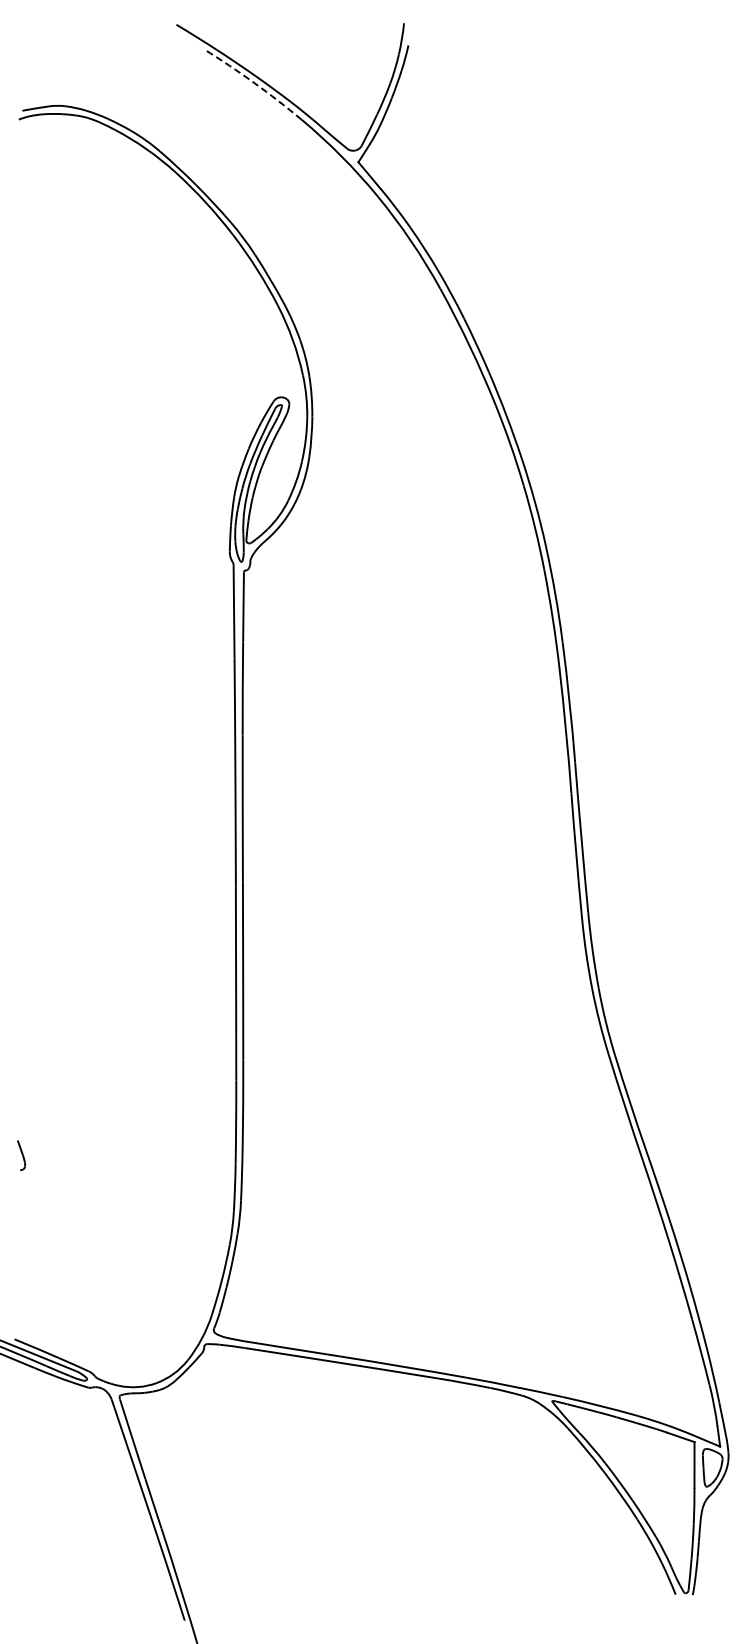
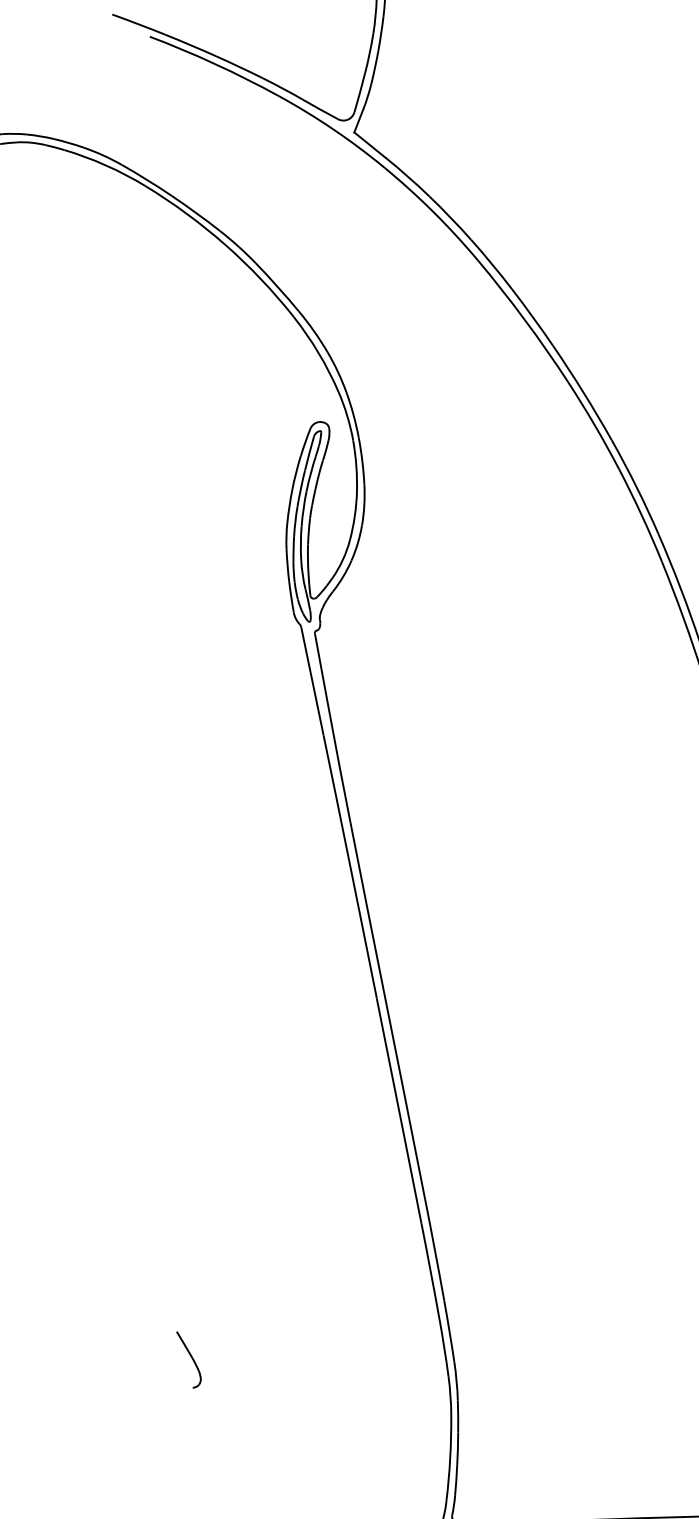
arc: (254, 82) -> (215, 63), dashed -> solid
part: (21, 1155) -> (189, 1359), size x1.67

